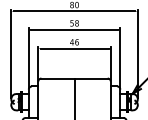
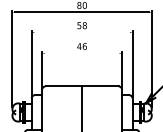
line: (74, 29) -> (82, 32), removed
line: (74, 48) -> (82, 53), removed

